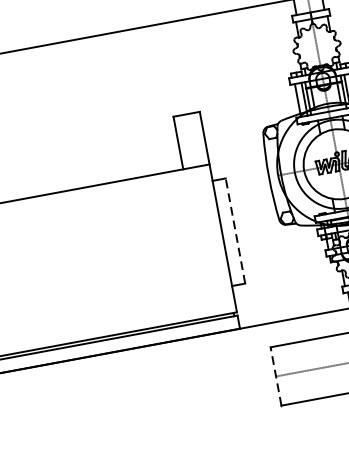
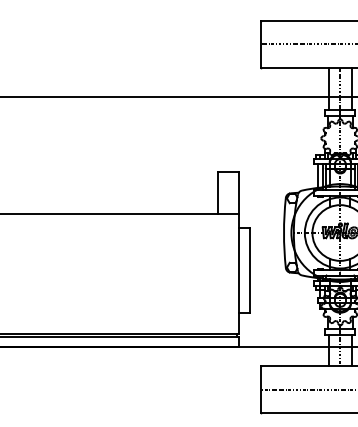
line: (234, 231) -> (249, 270), dashed -> solid
line: (275, 376) -> (260, 389), dashed -> solid

